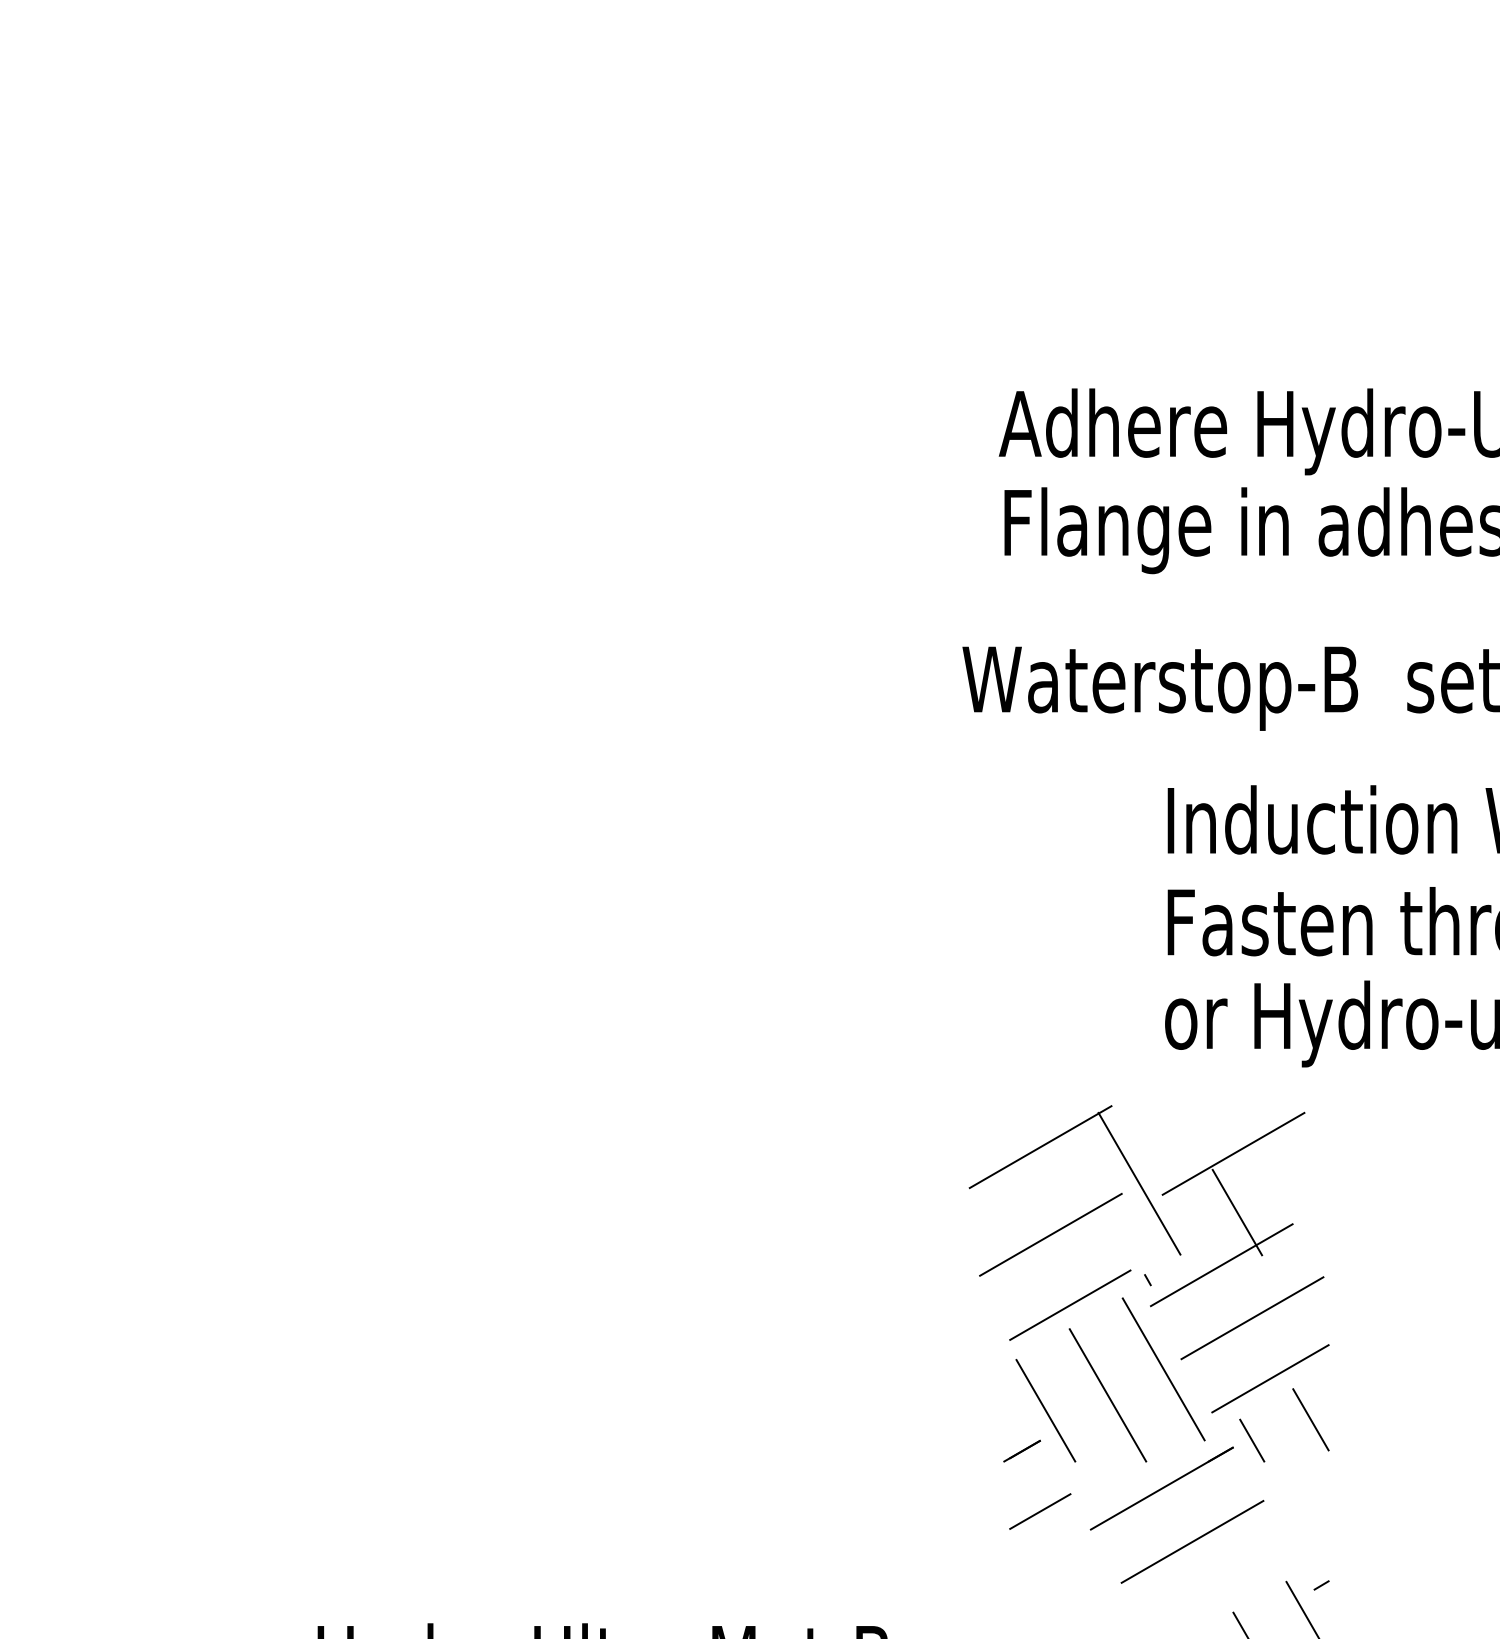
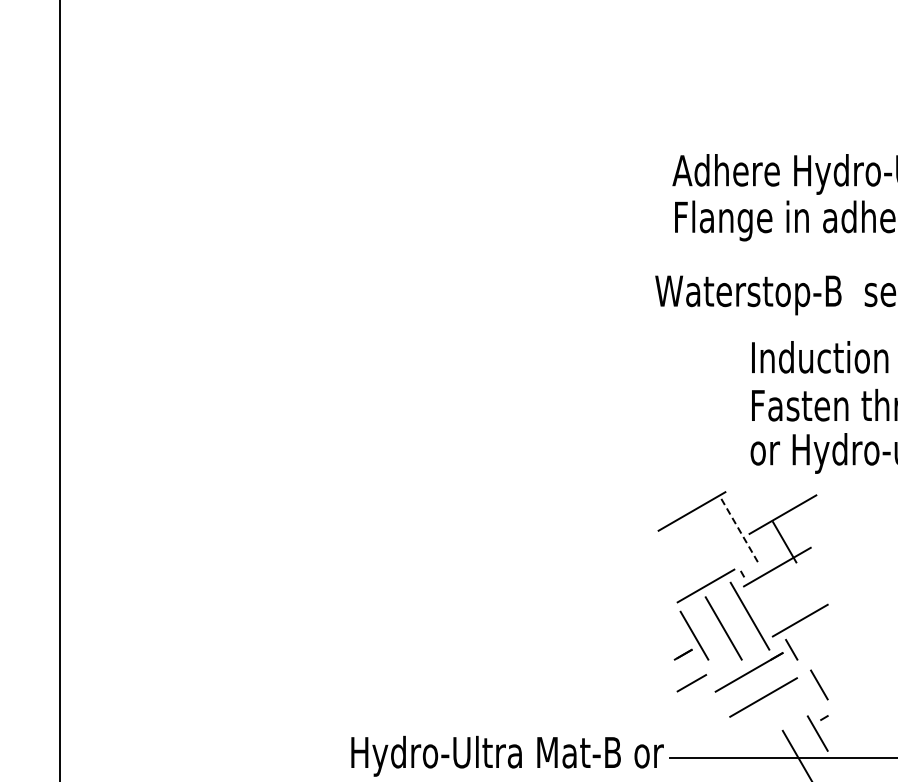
line: (1139, 1183) -> (738, 528), solid -> dashed
line: (1050, 1234) -> (696, 552), removed
line: (1251, 1316) -> (791, 591), removed
line: (1311, 1418) -> (819, 684), moved

